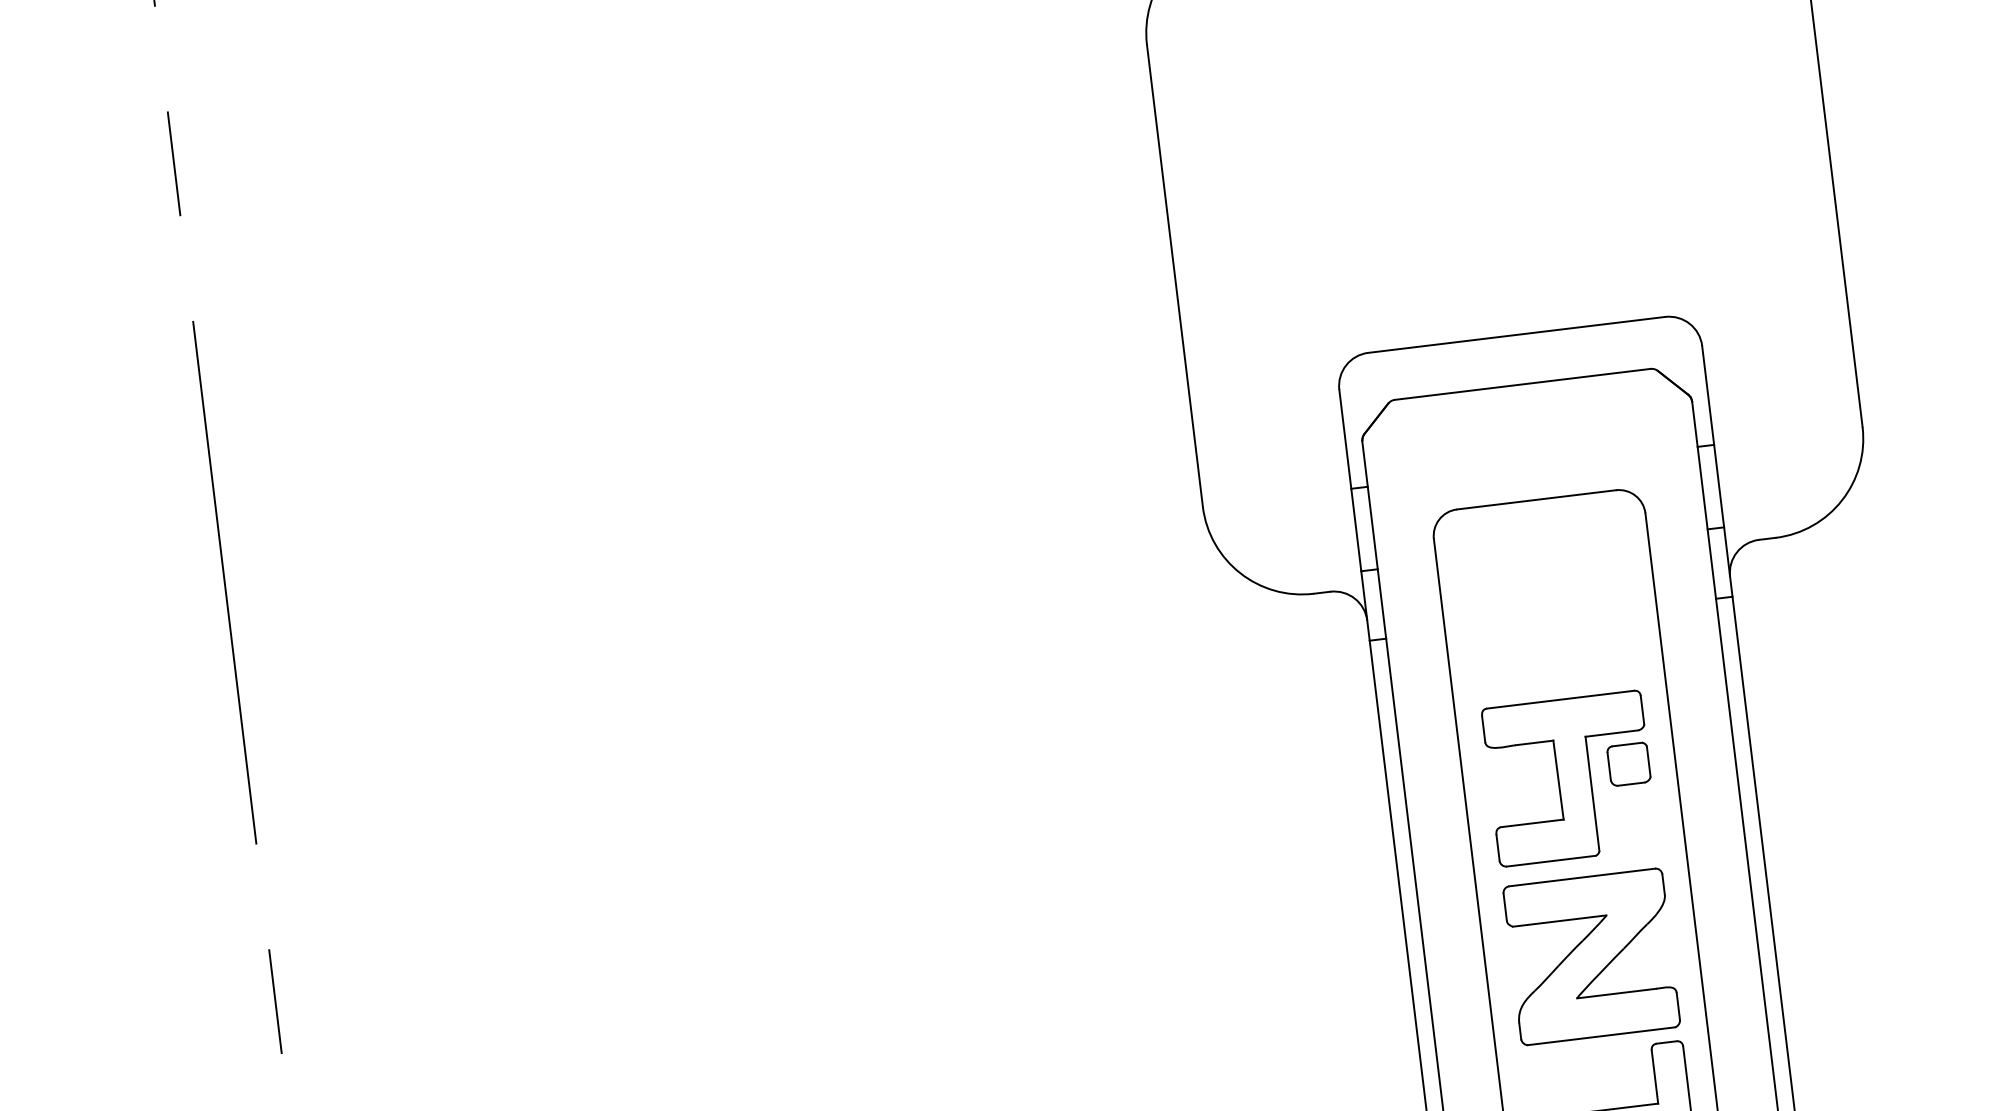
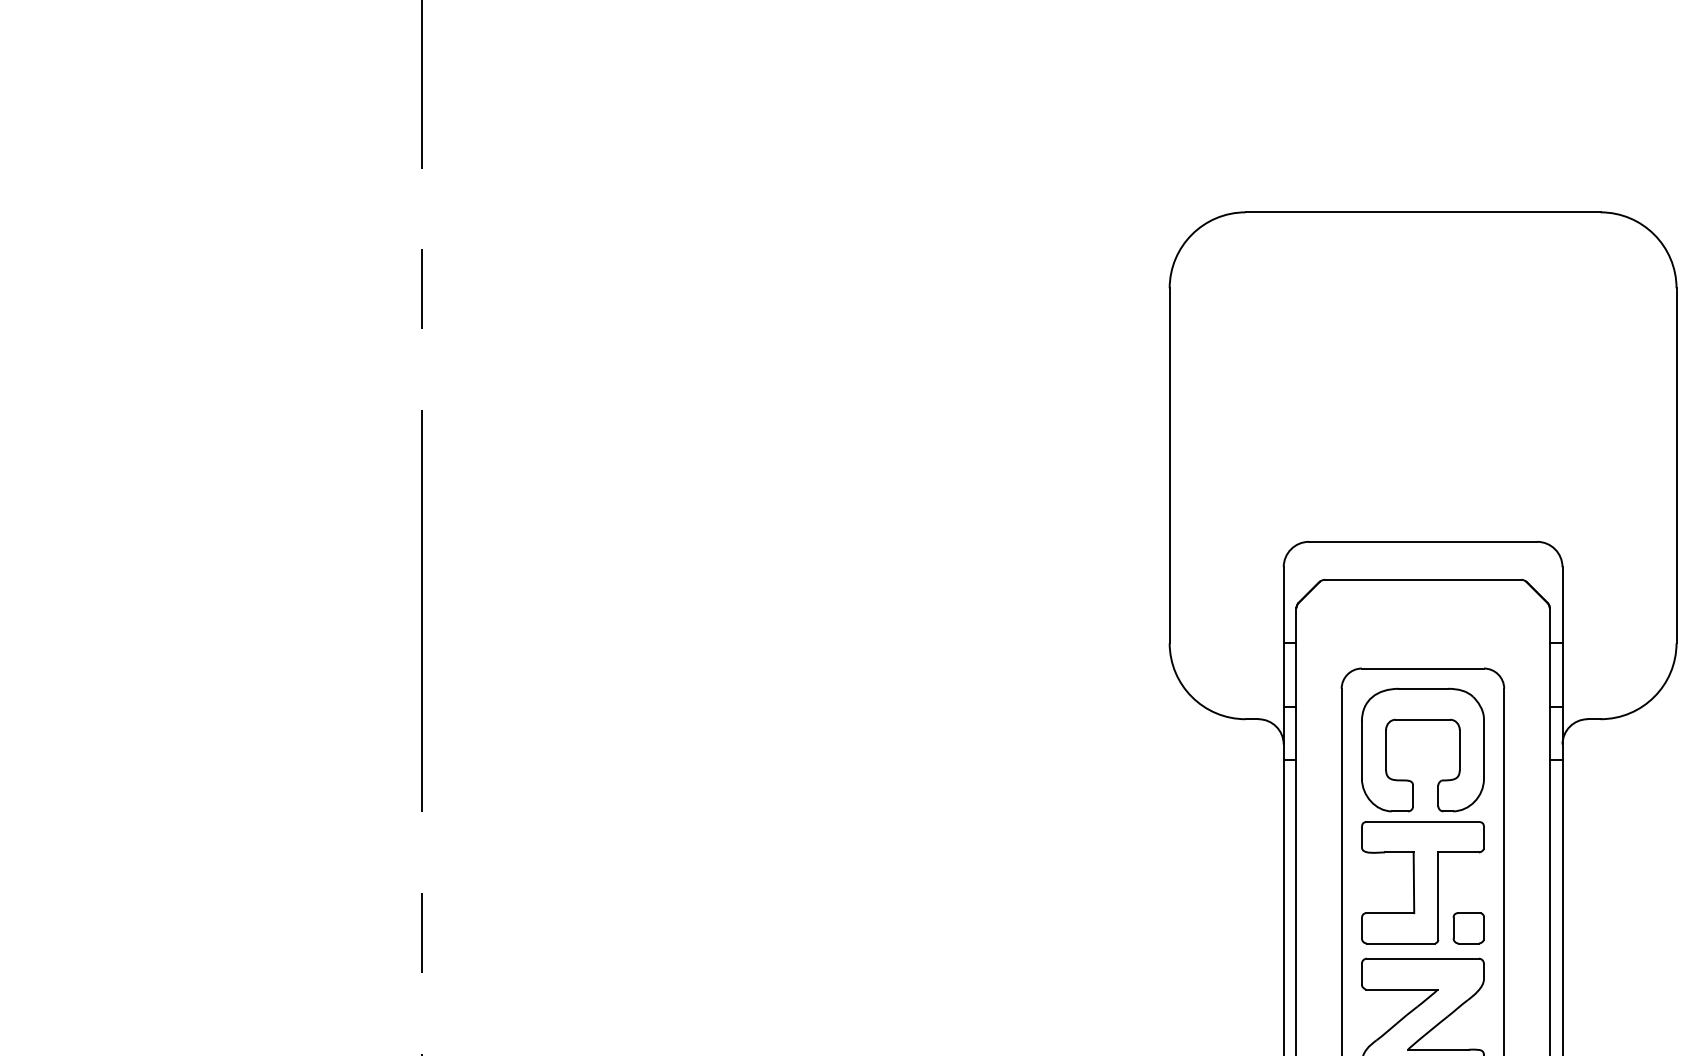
part: (1544, 567) -> (1422, 720), added
part: (1628, 764) -> (1468, 928), moved

